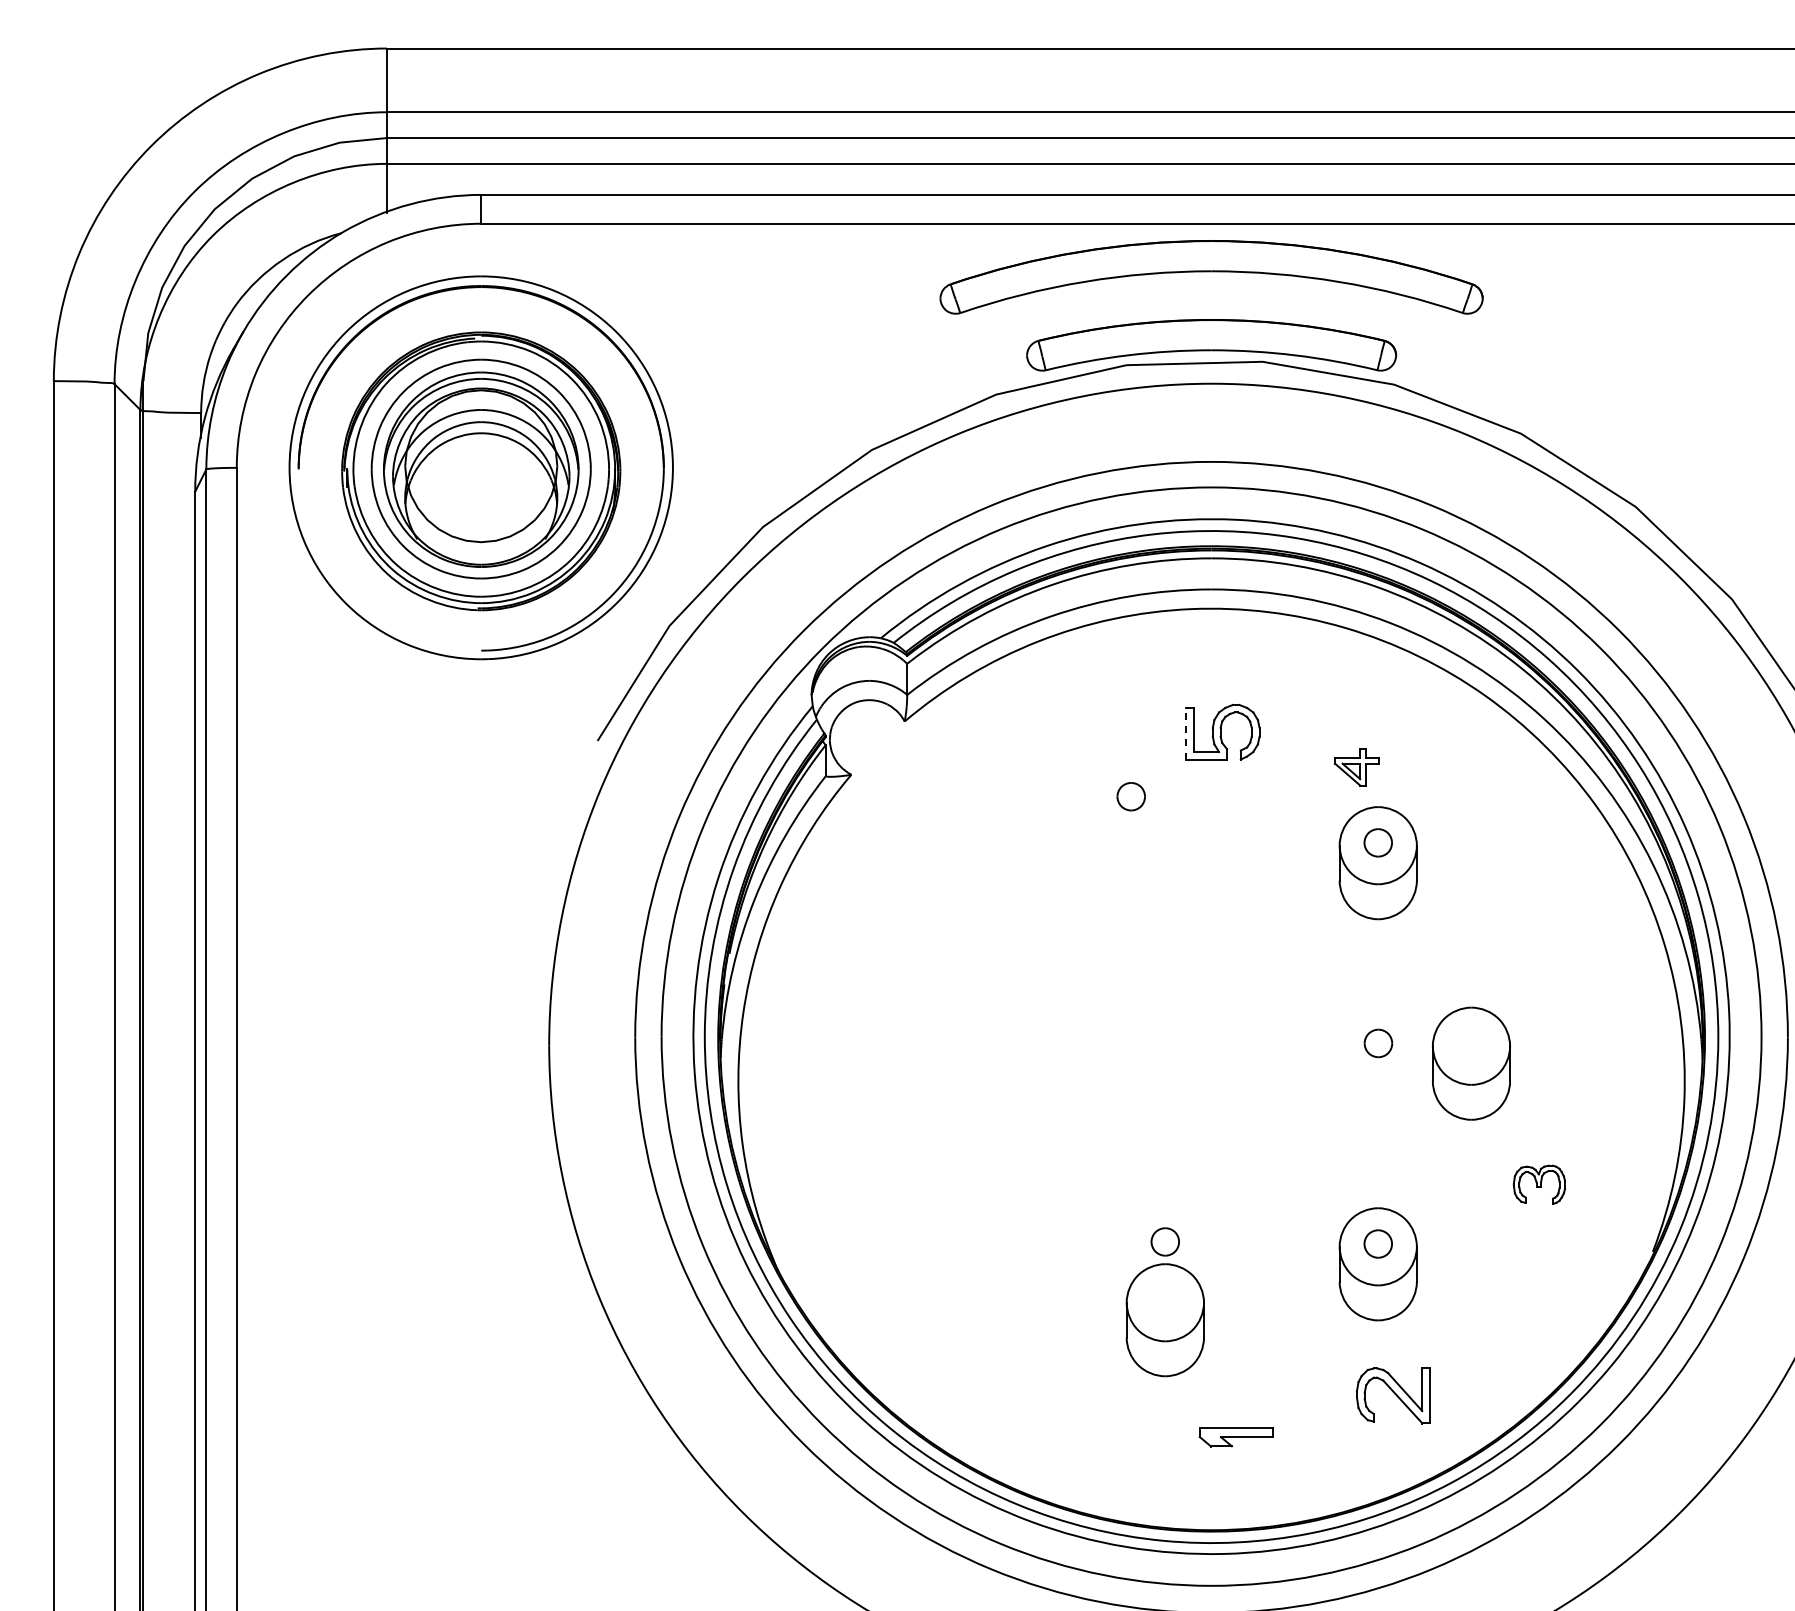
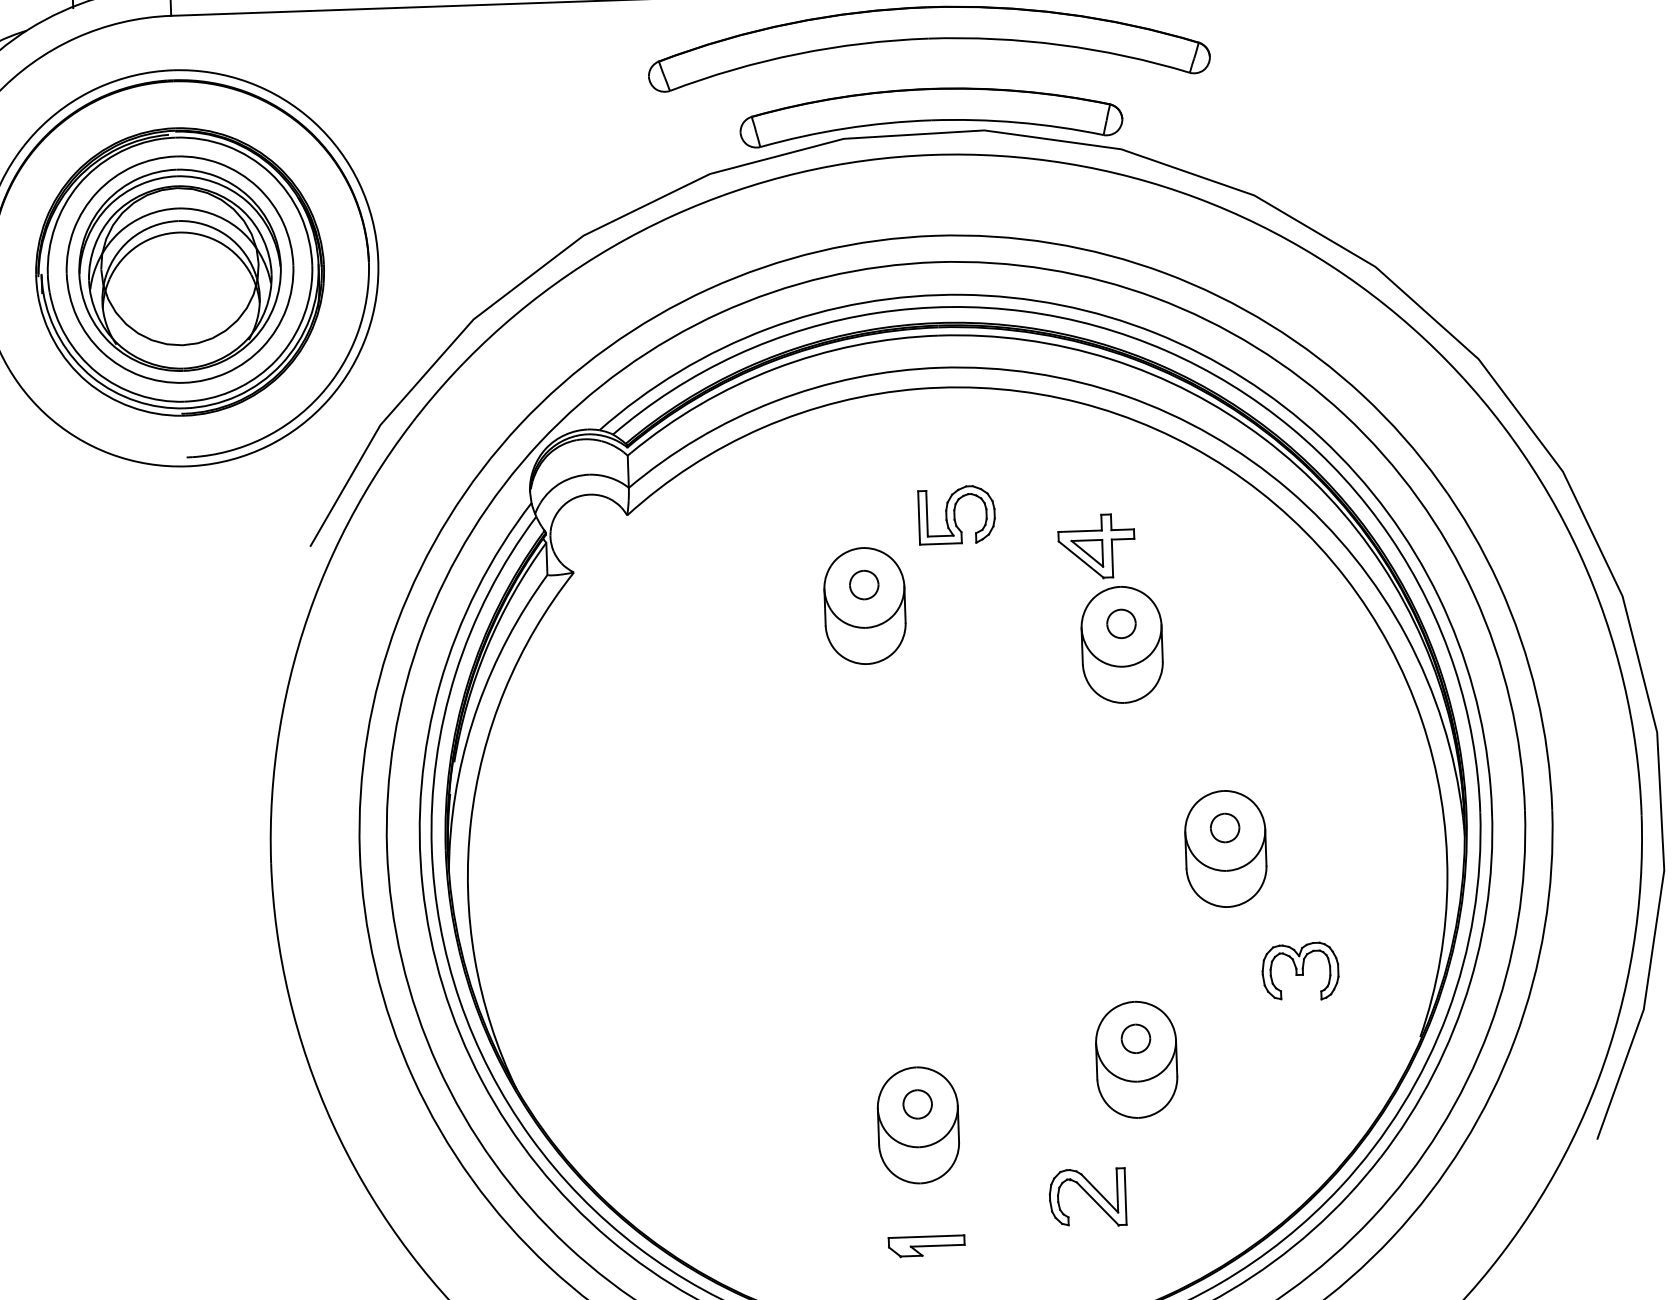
line: (1186, 733) -> (919, 517), dashed -> solid
part: (1356, 767) -> (1096, 546), size x1.67
part: (1130, 816) -> (864, 605), added
part: (1378, 1043) -> (1225, 828), moved
part: (1539, 1184) -> (1300, 971), size x1.43
part: (1164, 1241) -> (916, 1103), moved
part: (1393, 1395) -> (1087, 1197), moved
part: (1235, 1437) -> (925, 1246), moved

